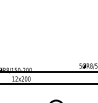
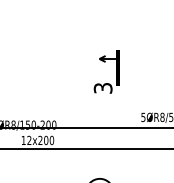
part: (59, 40) -> (105, 71), added

